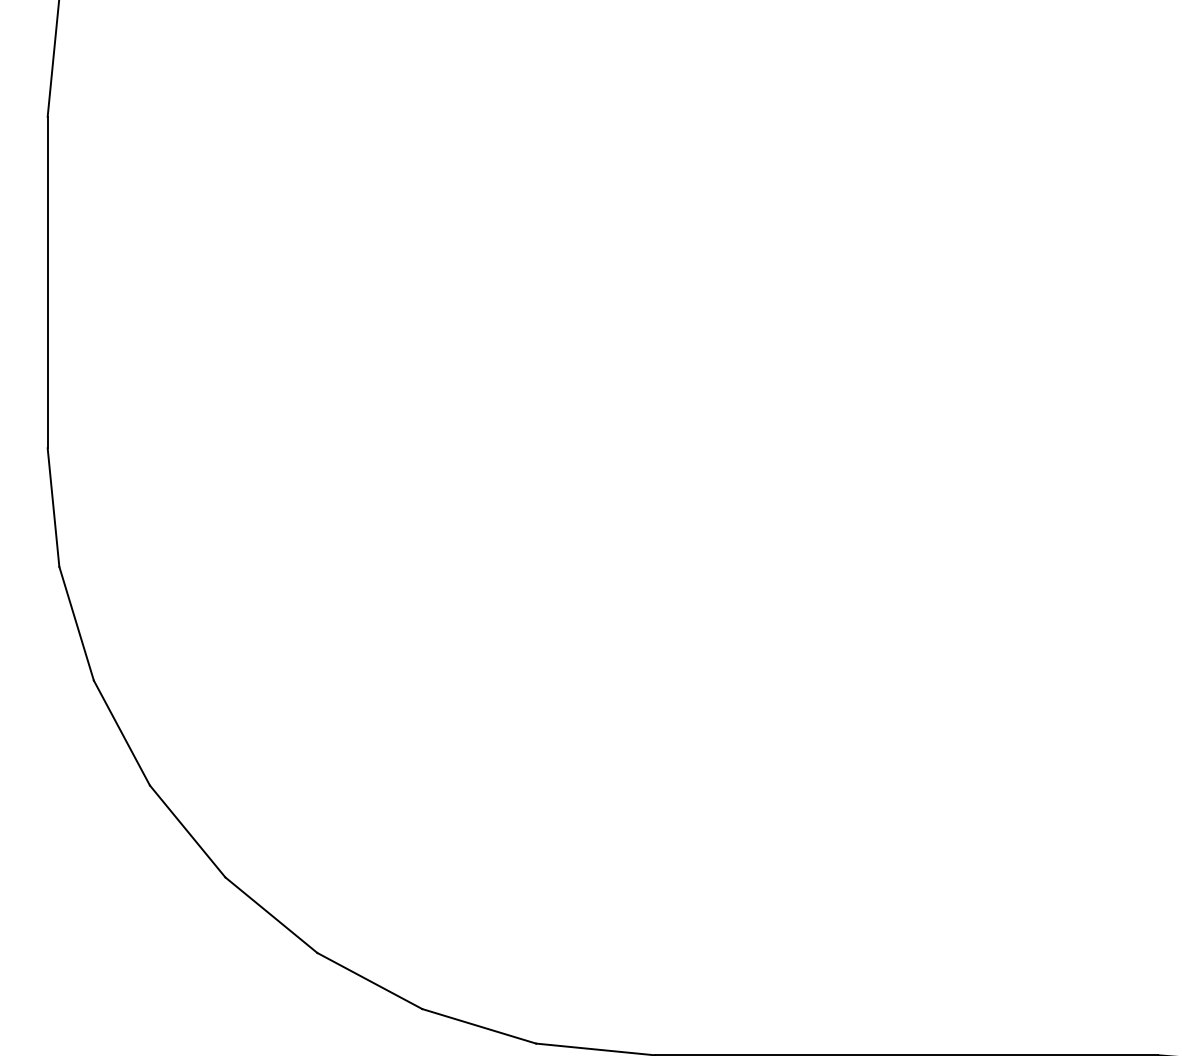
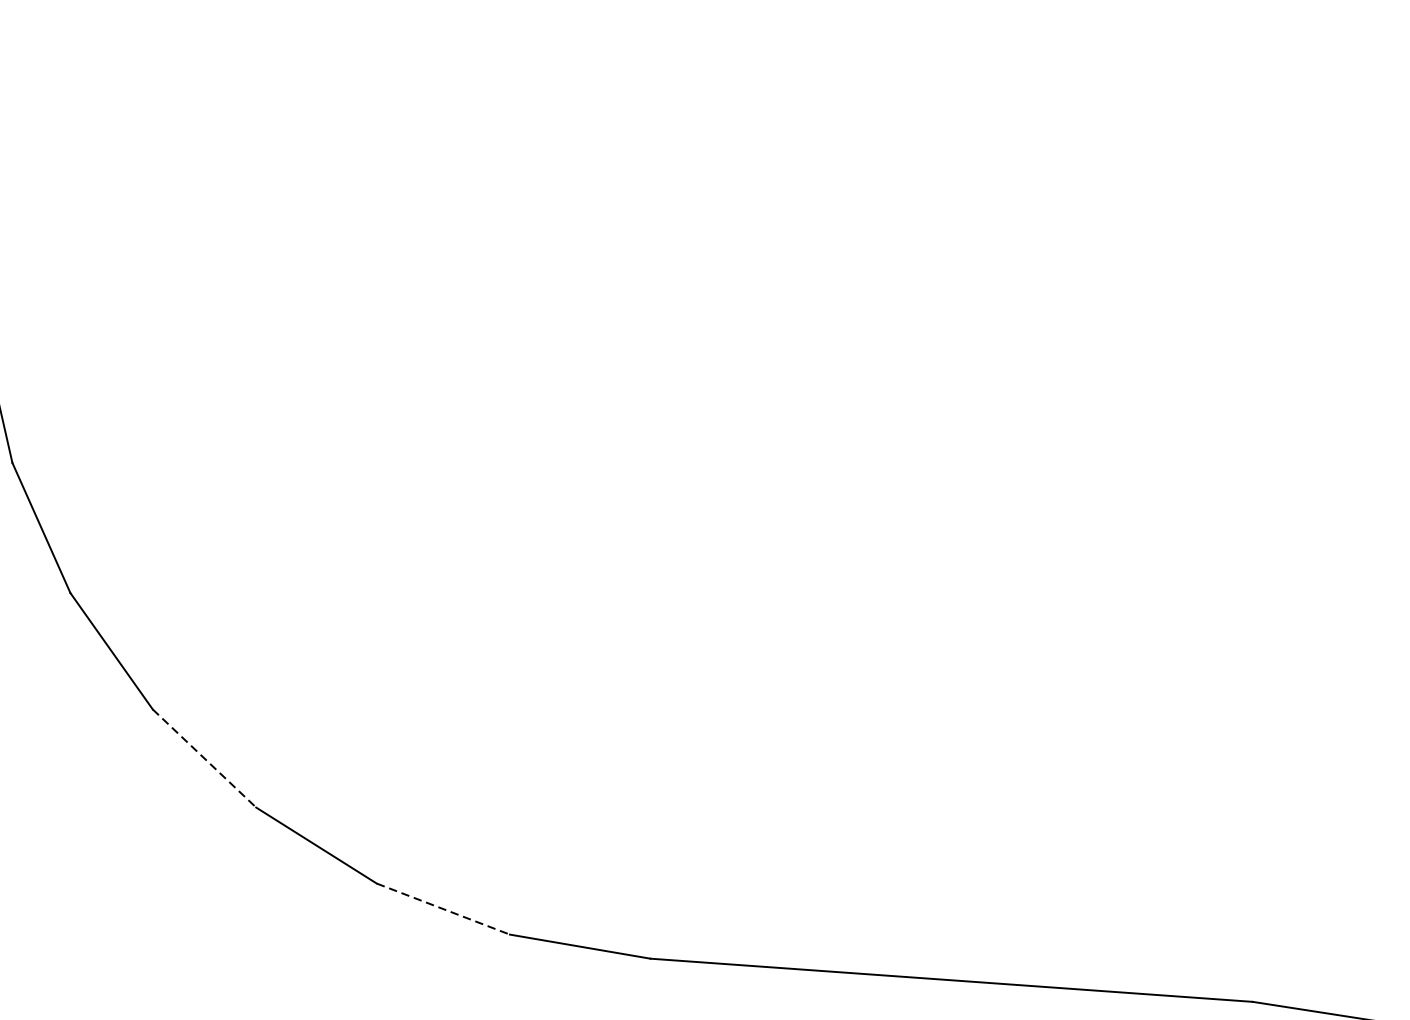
line: (271, 915) -> (204, 758), solid -> dashed
line: (479, 1026) -> (443, 909), solid -> dashed

